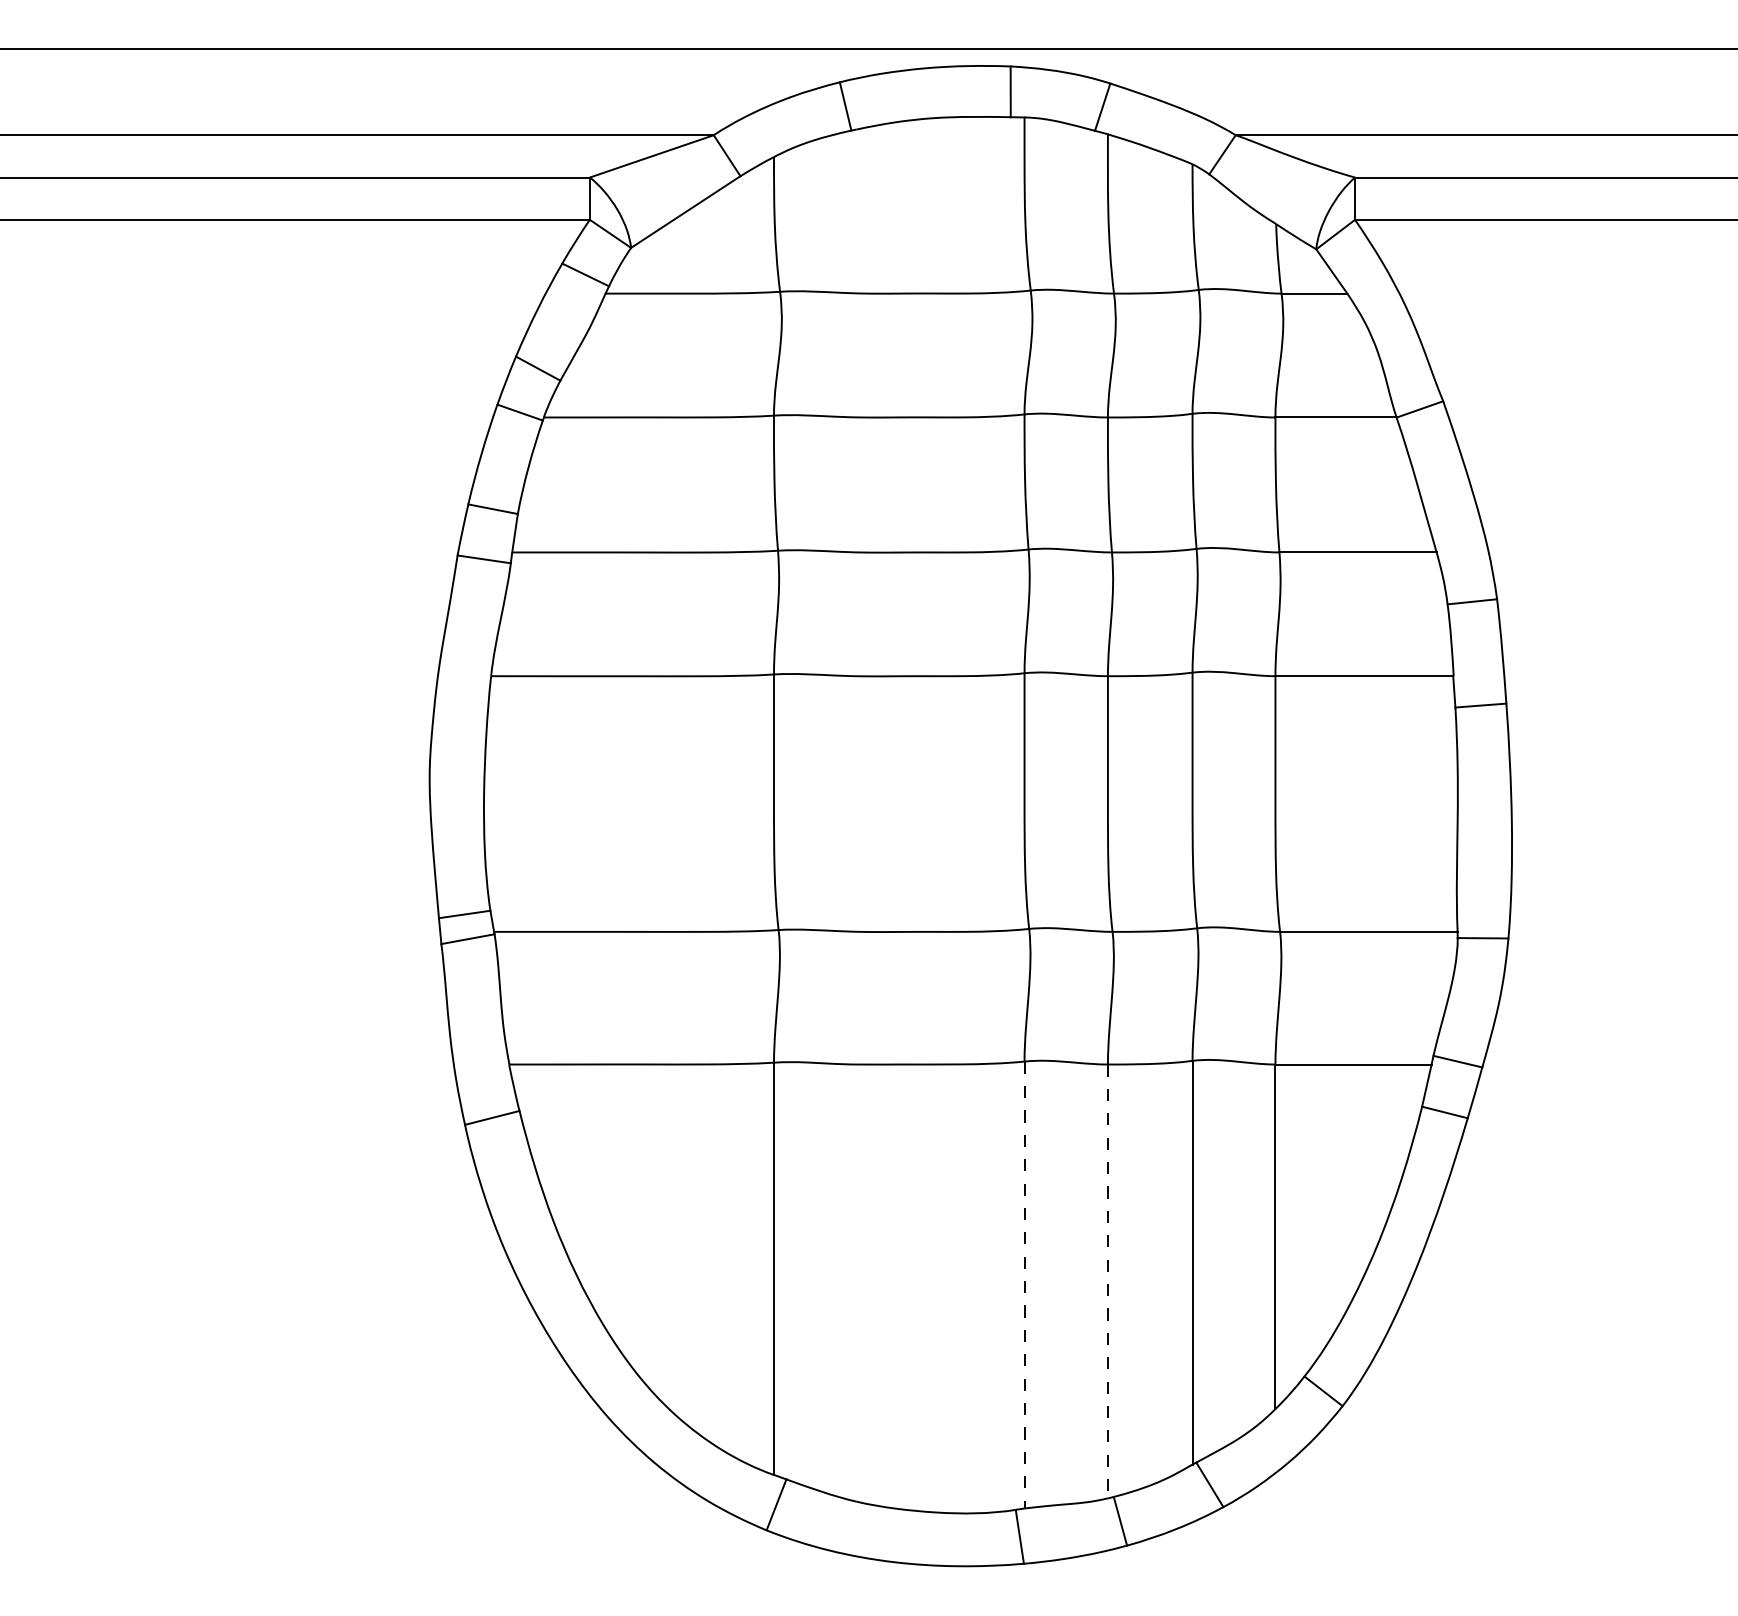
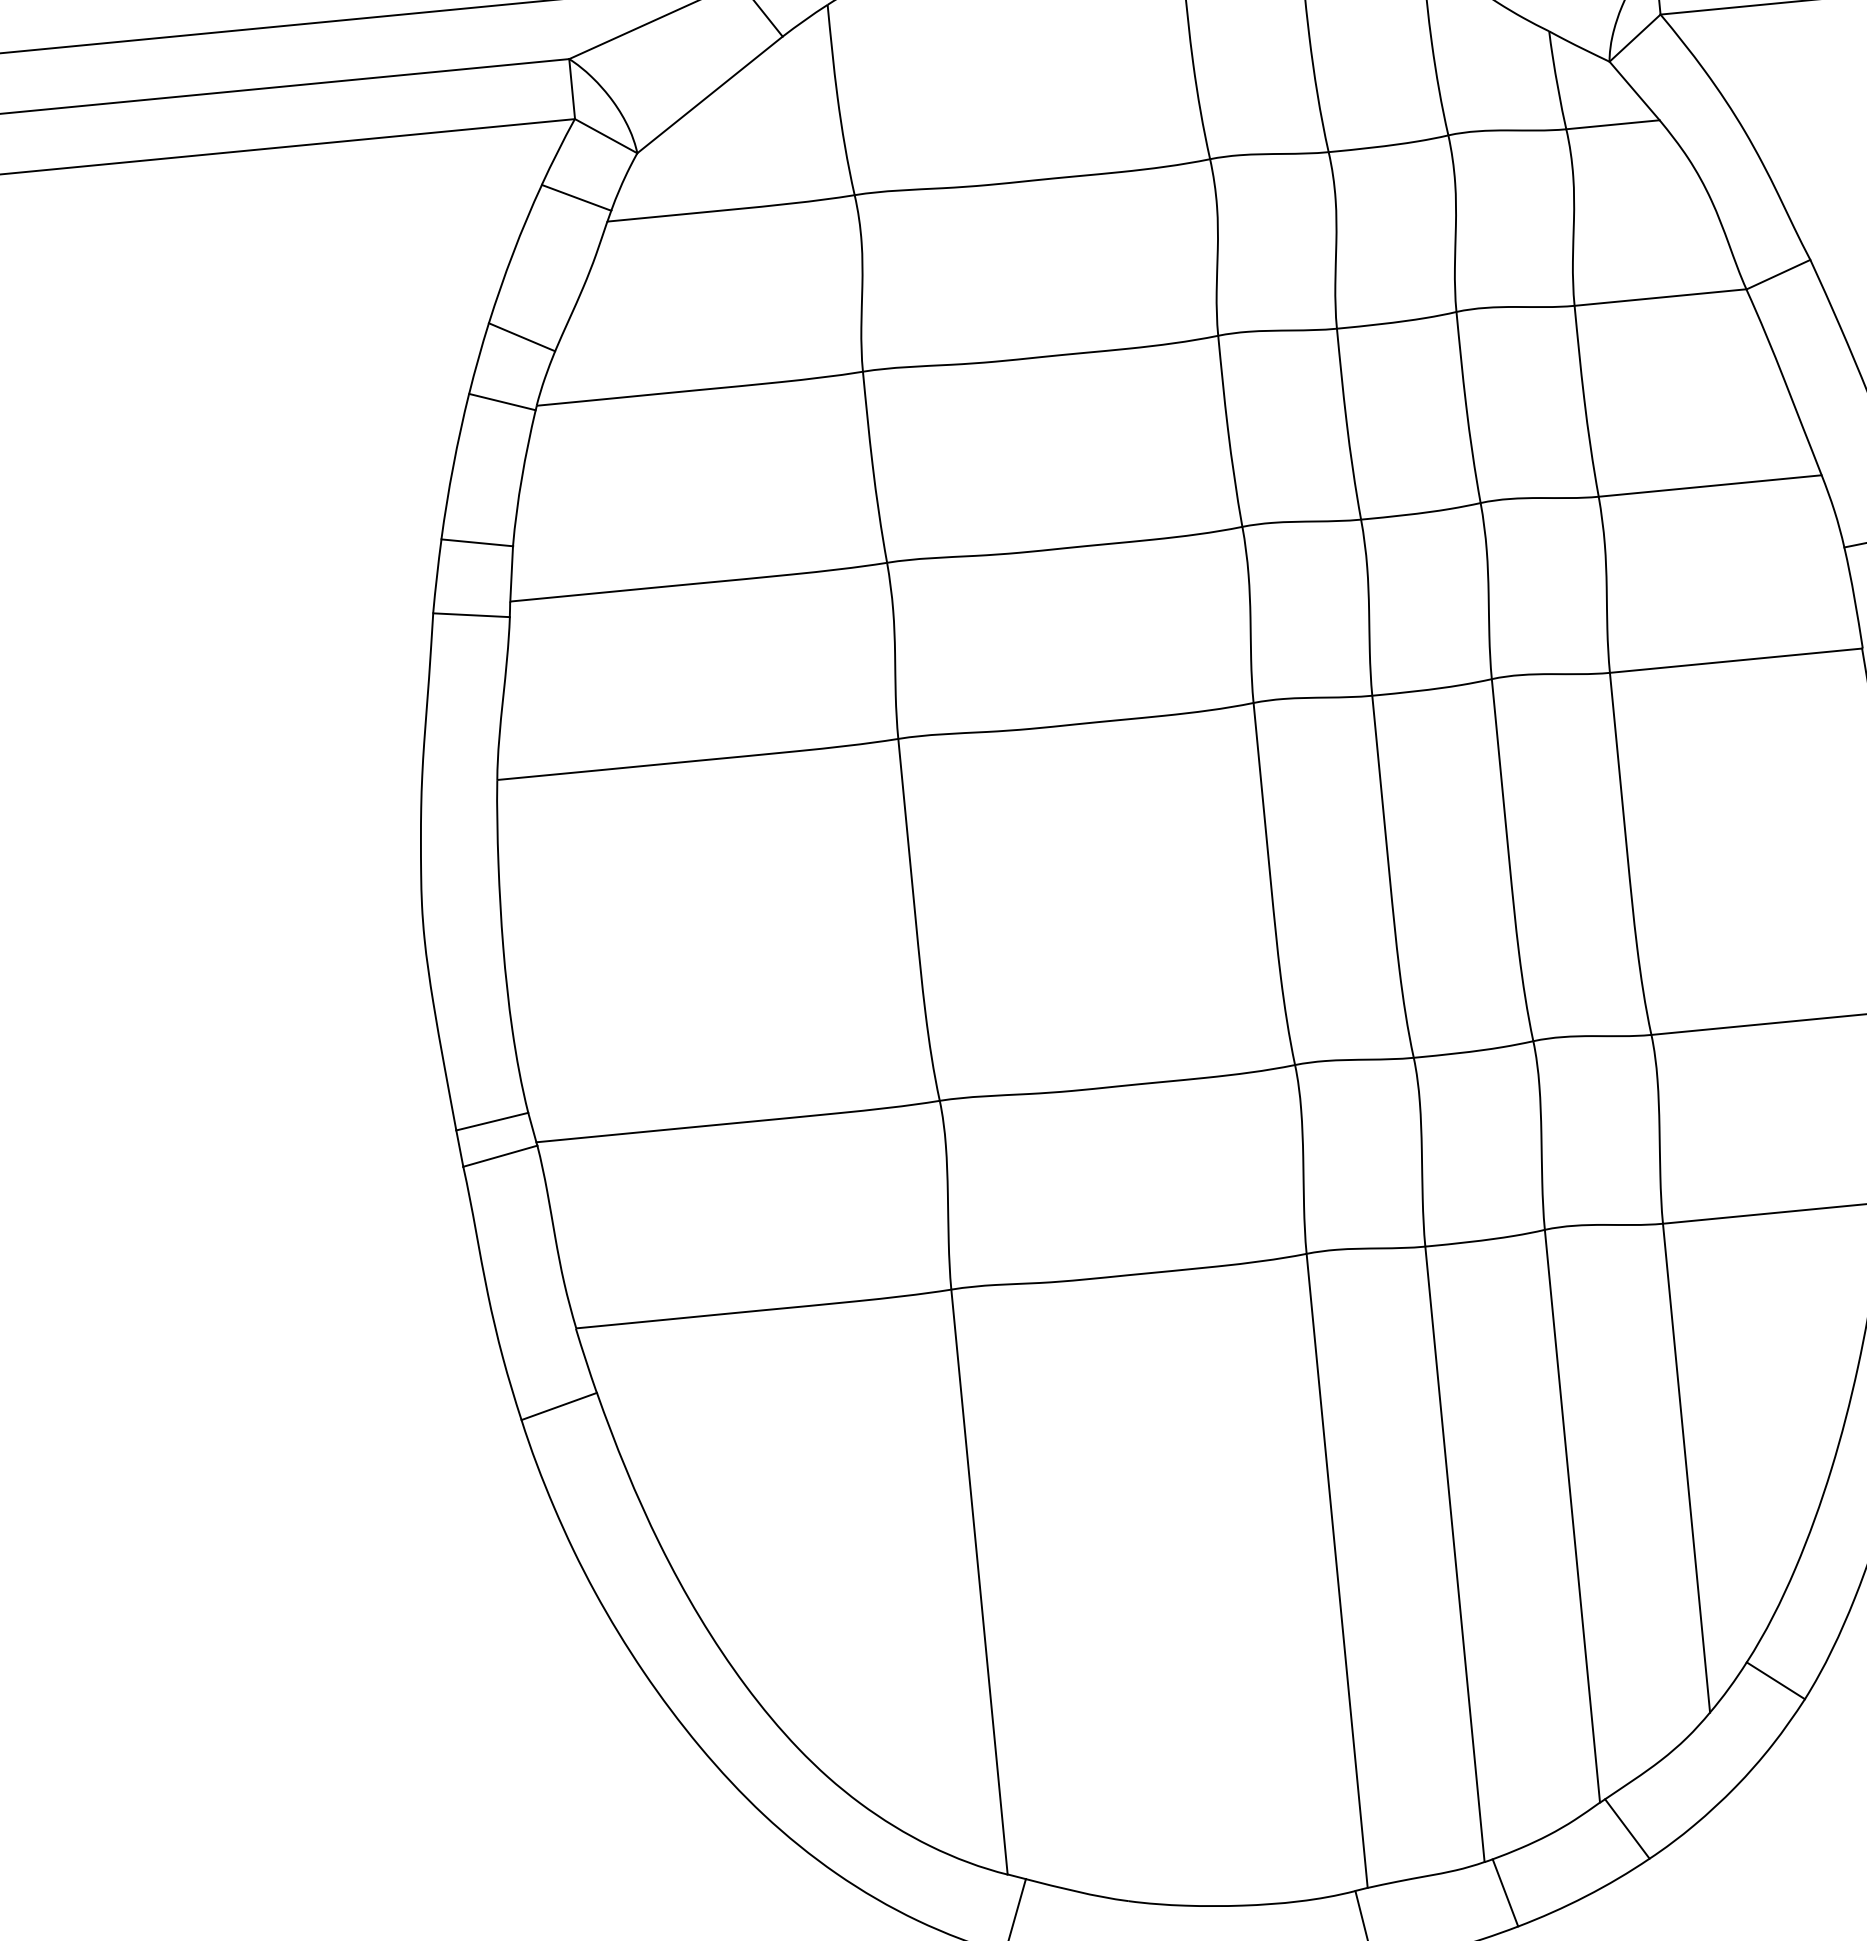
line: (1107, 1281) -> (1454, 1554), dashed -> solid
line: (1024, 1285) -> (1337, 1571), dashed -> solid

